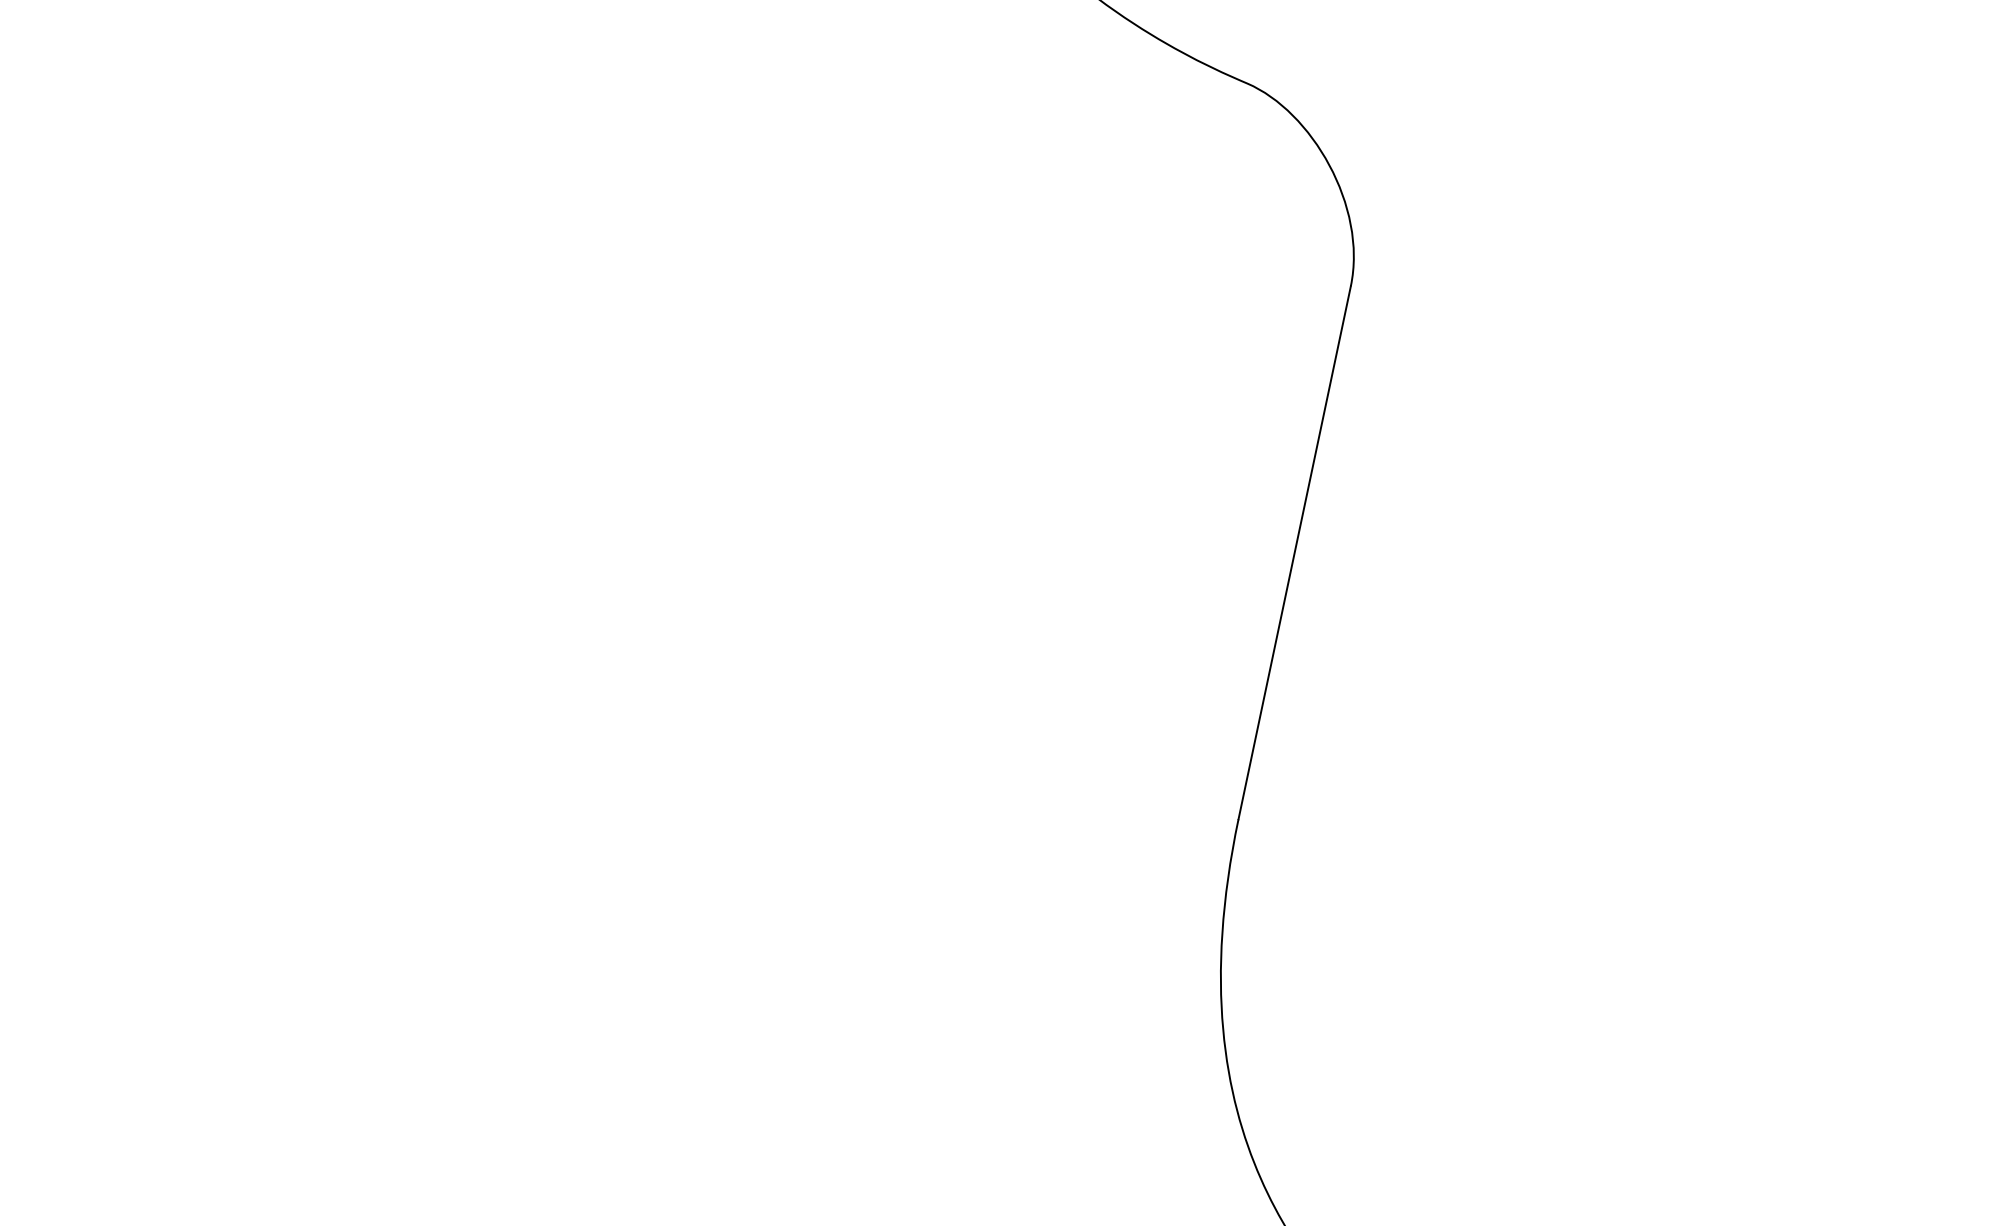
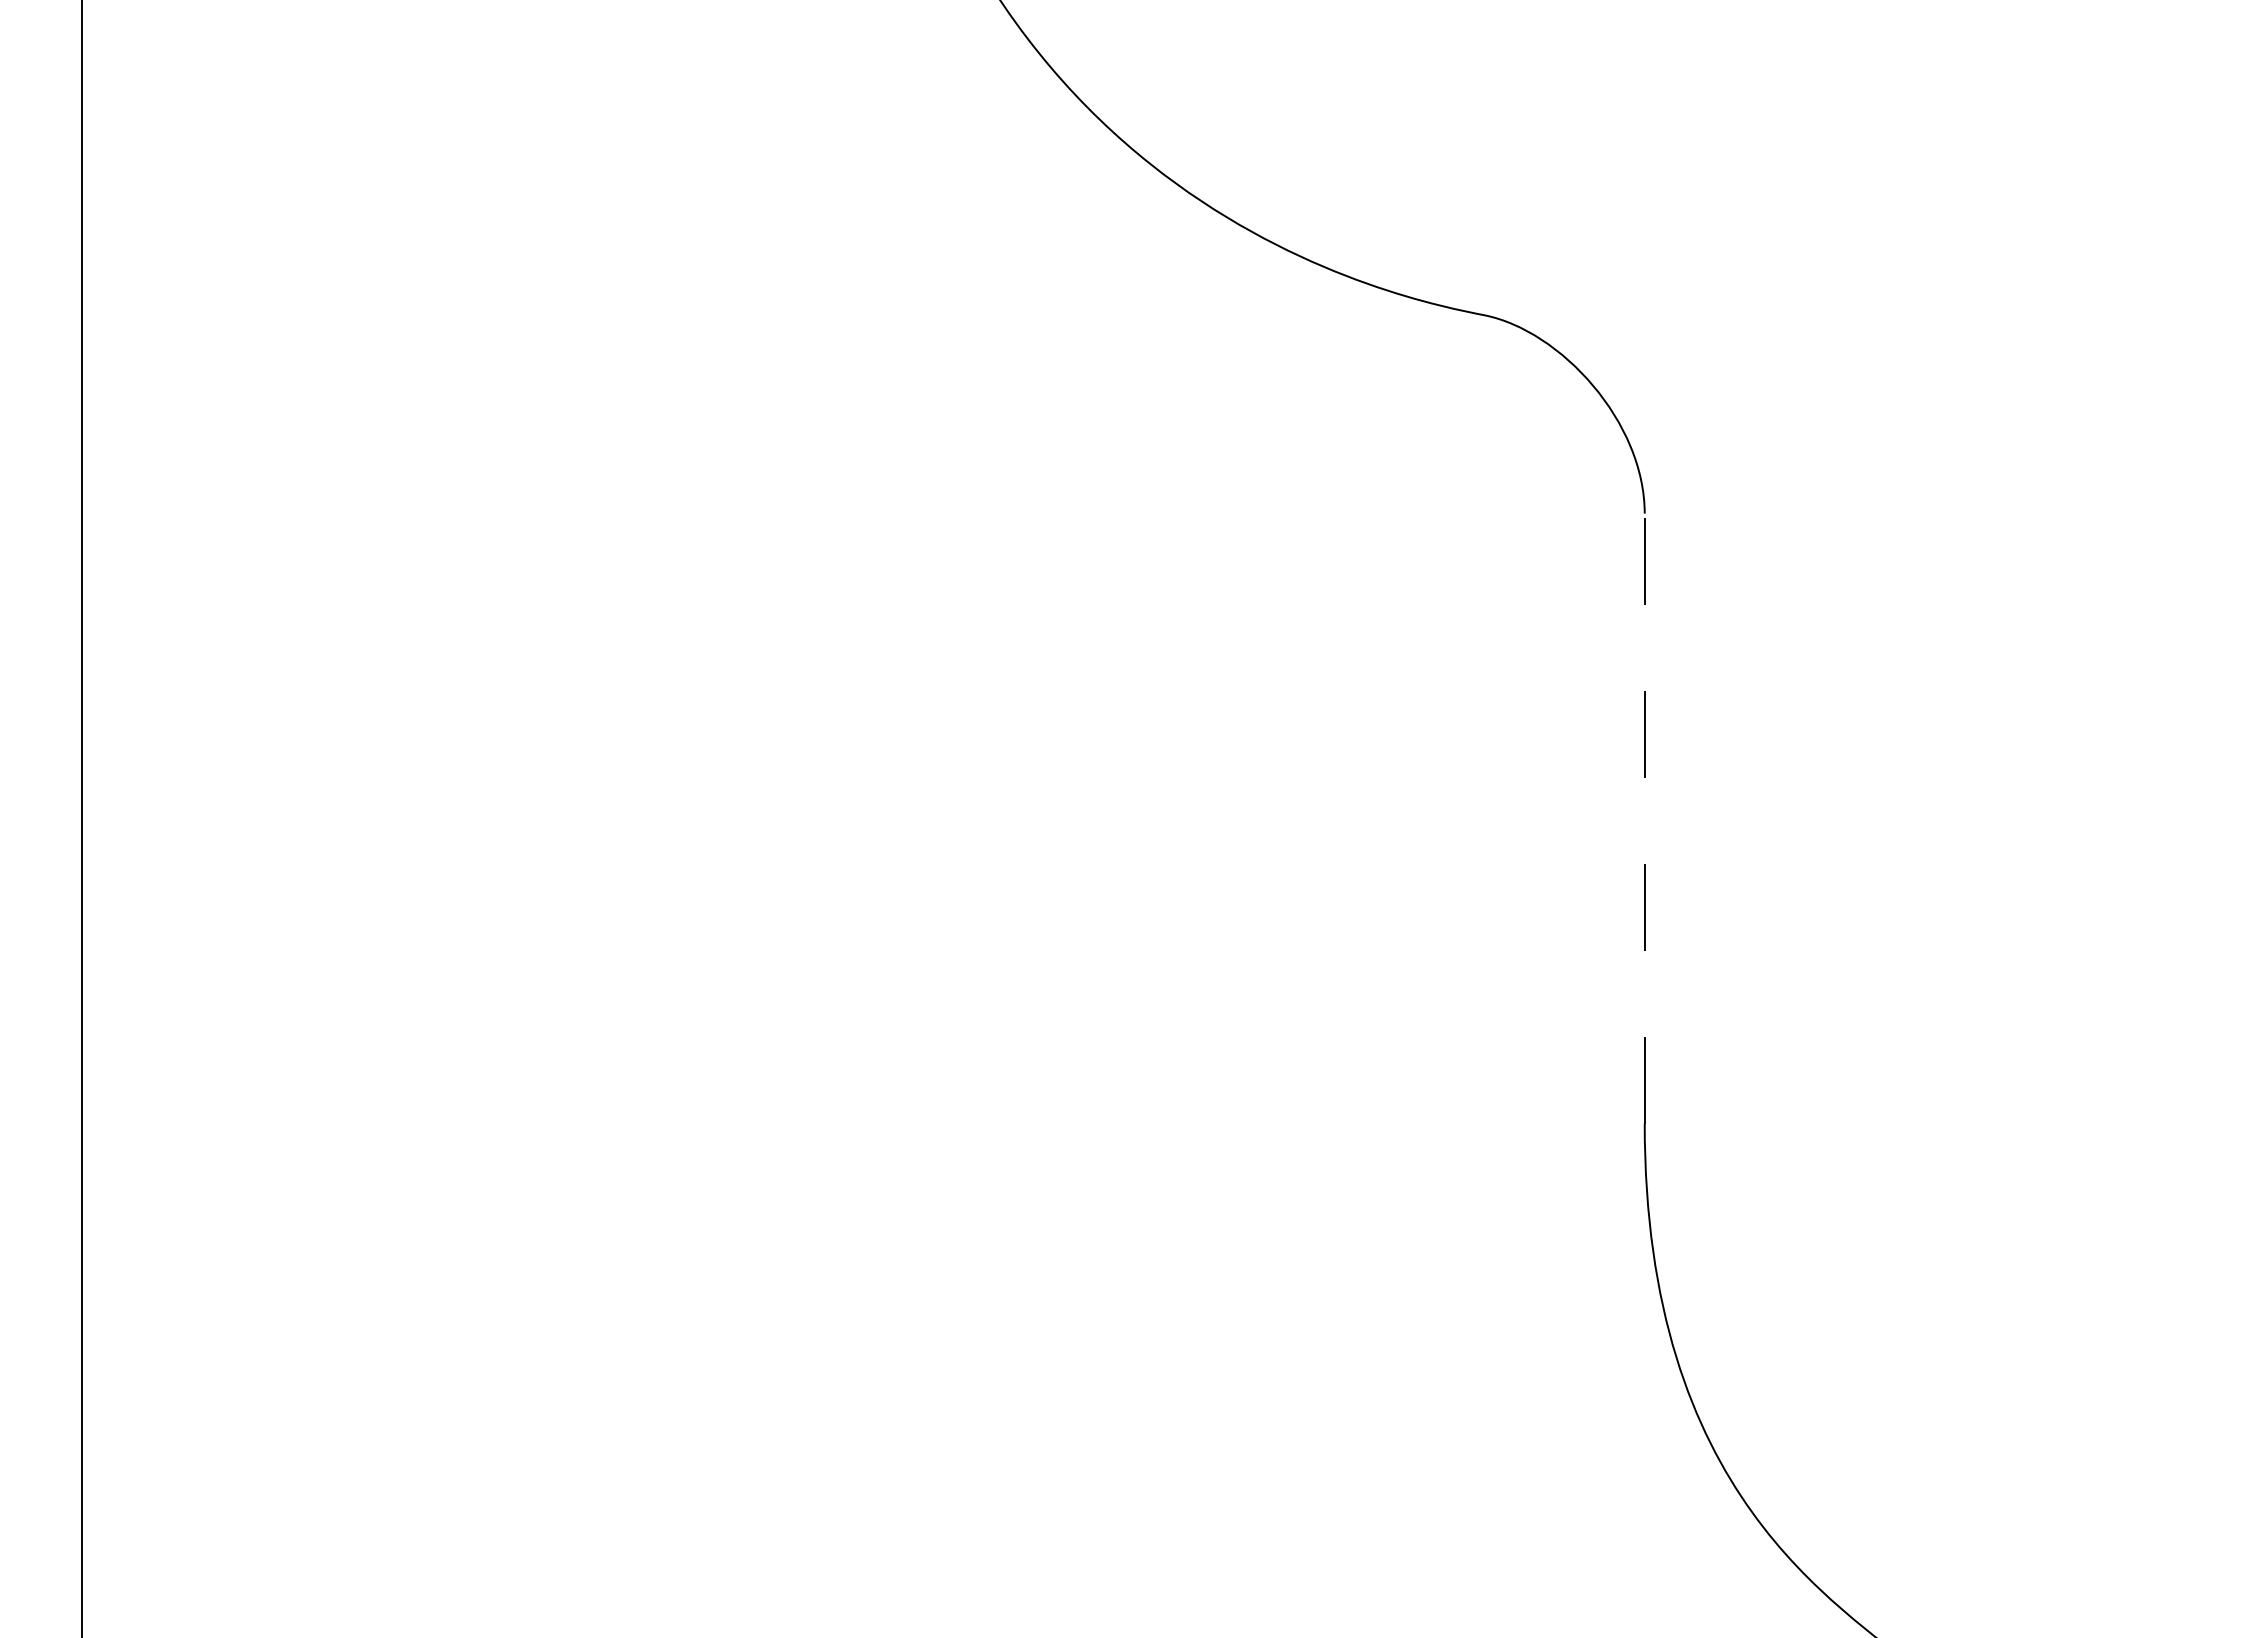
line: (1294, 552) -> (1644, 818), solid -> dashed

